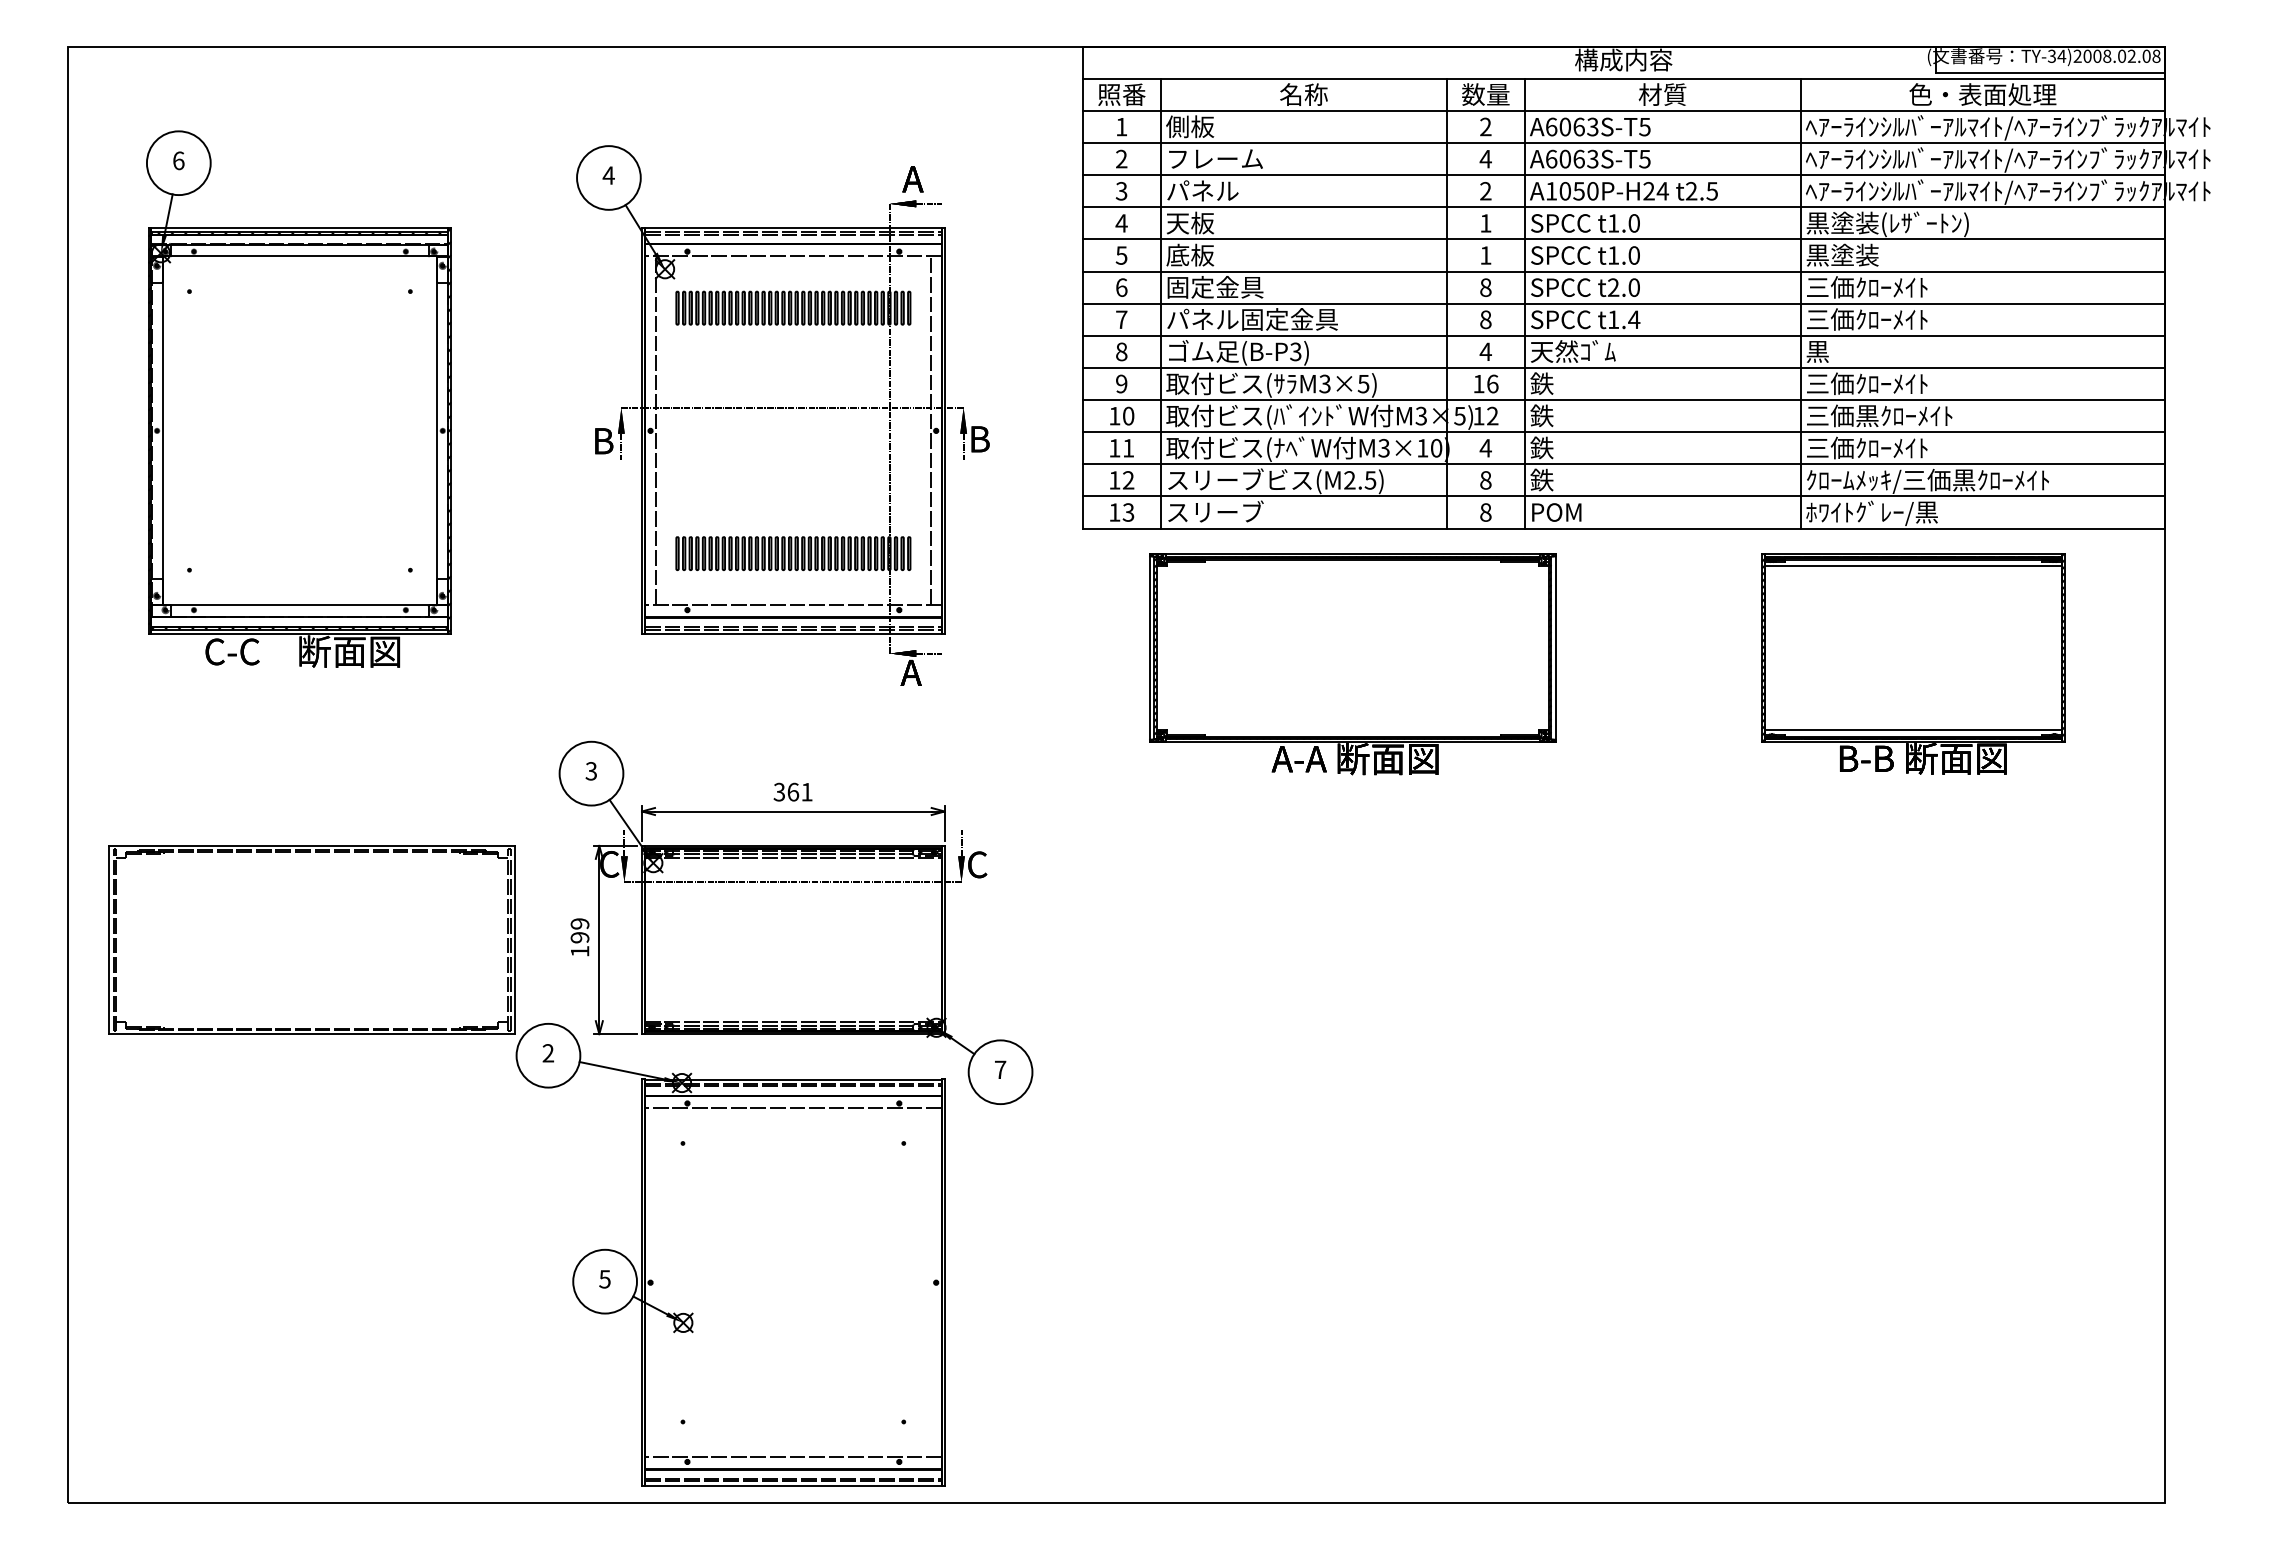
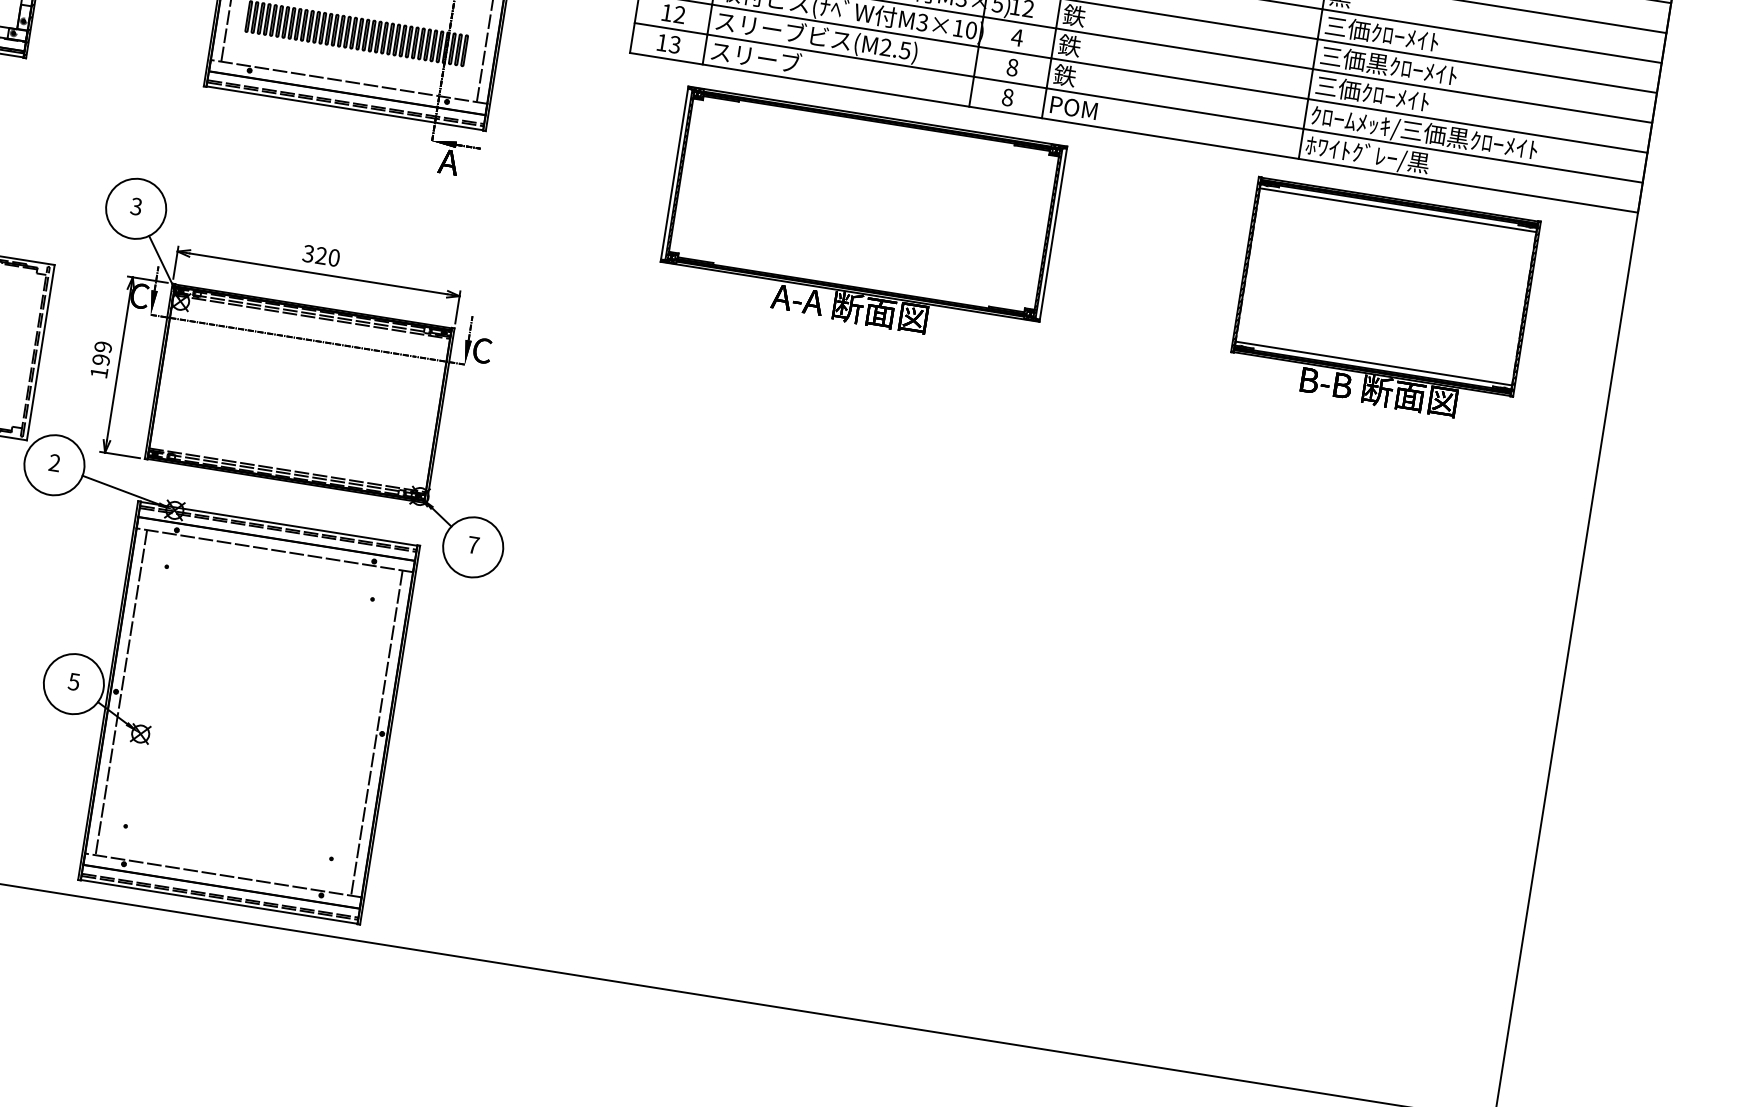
text: (799, 791) -> (327, 256), 361 -> 320
line: (656, 1282) -> (121, 692), added
line: (930, 1282) -> (376, 732), added

